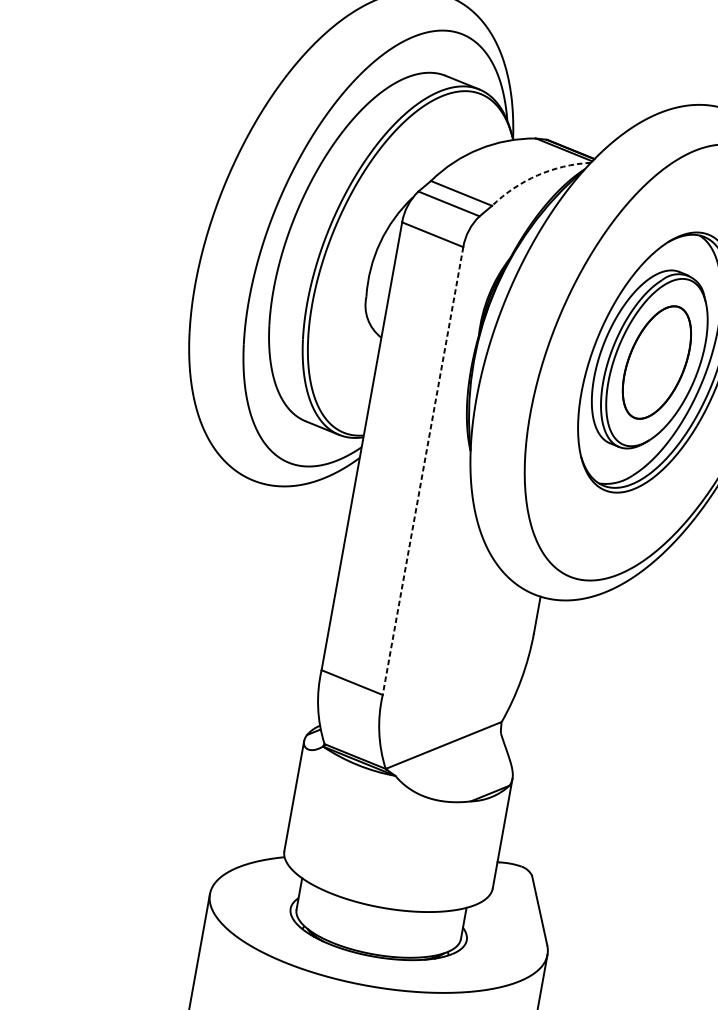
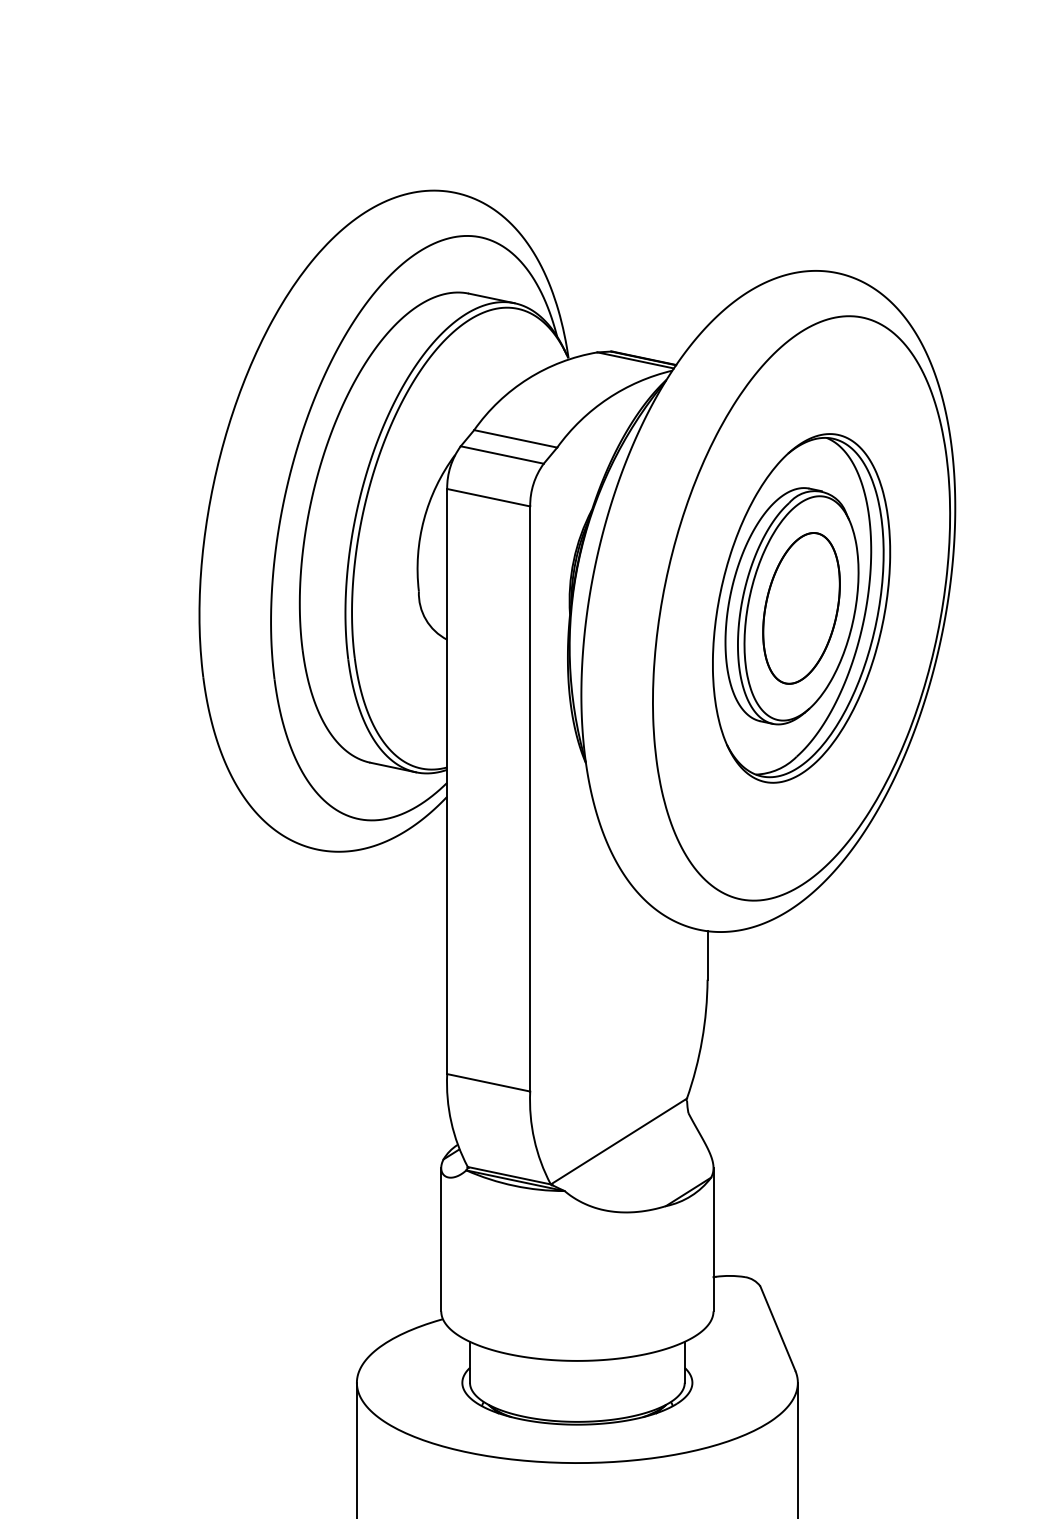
arc: (537, 175) -> (607, 398), dashed -> solid
line: (423, 471) -> (530, 799), dashed -> solid

